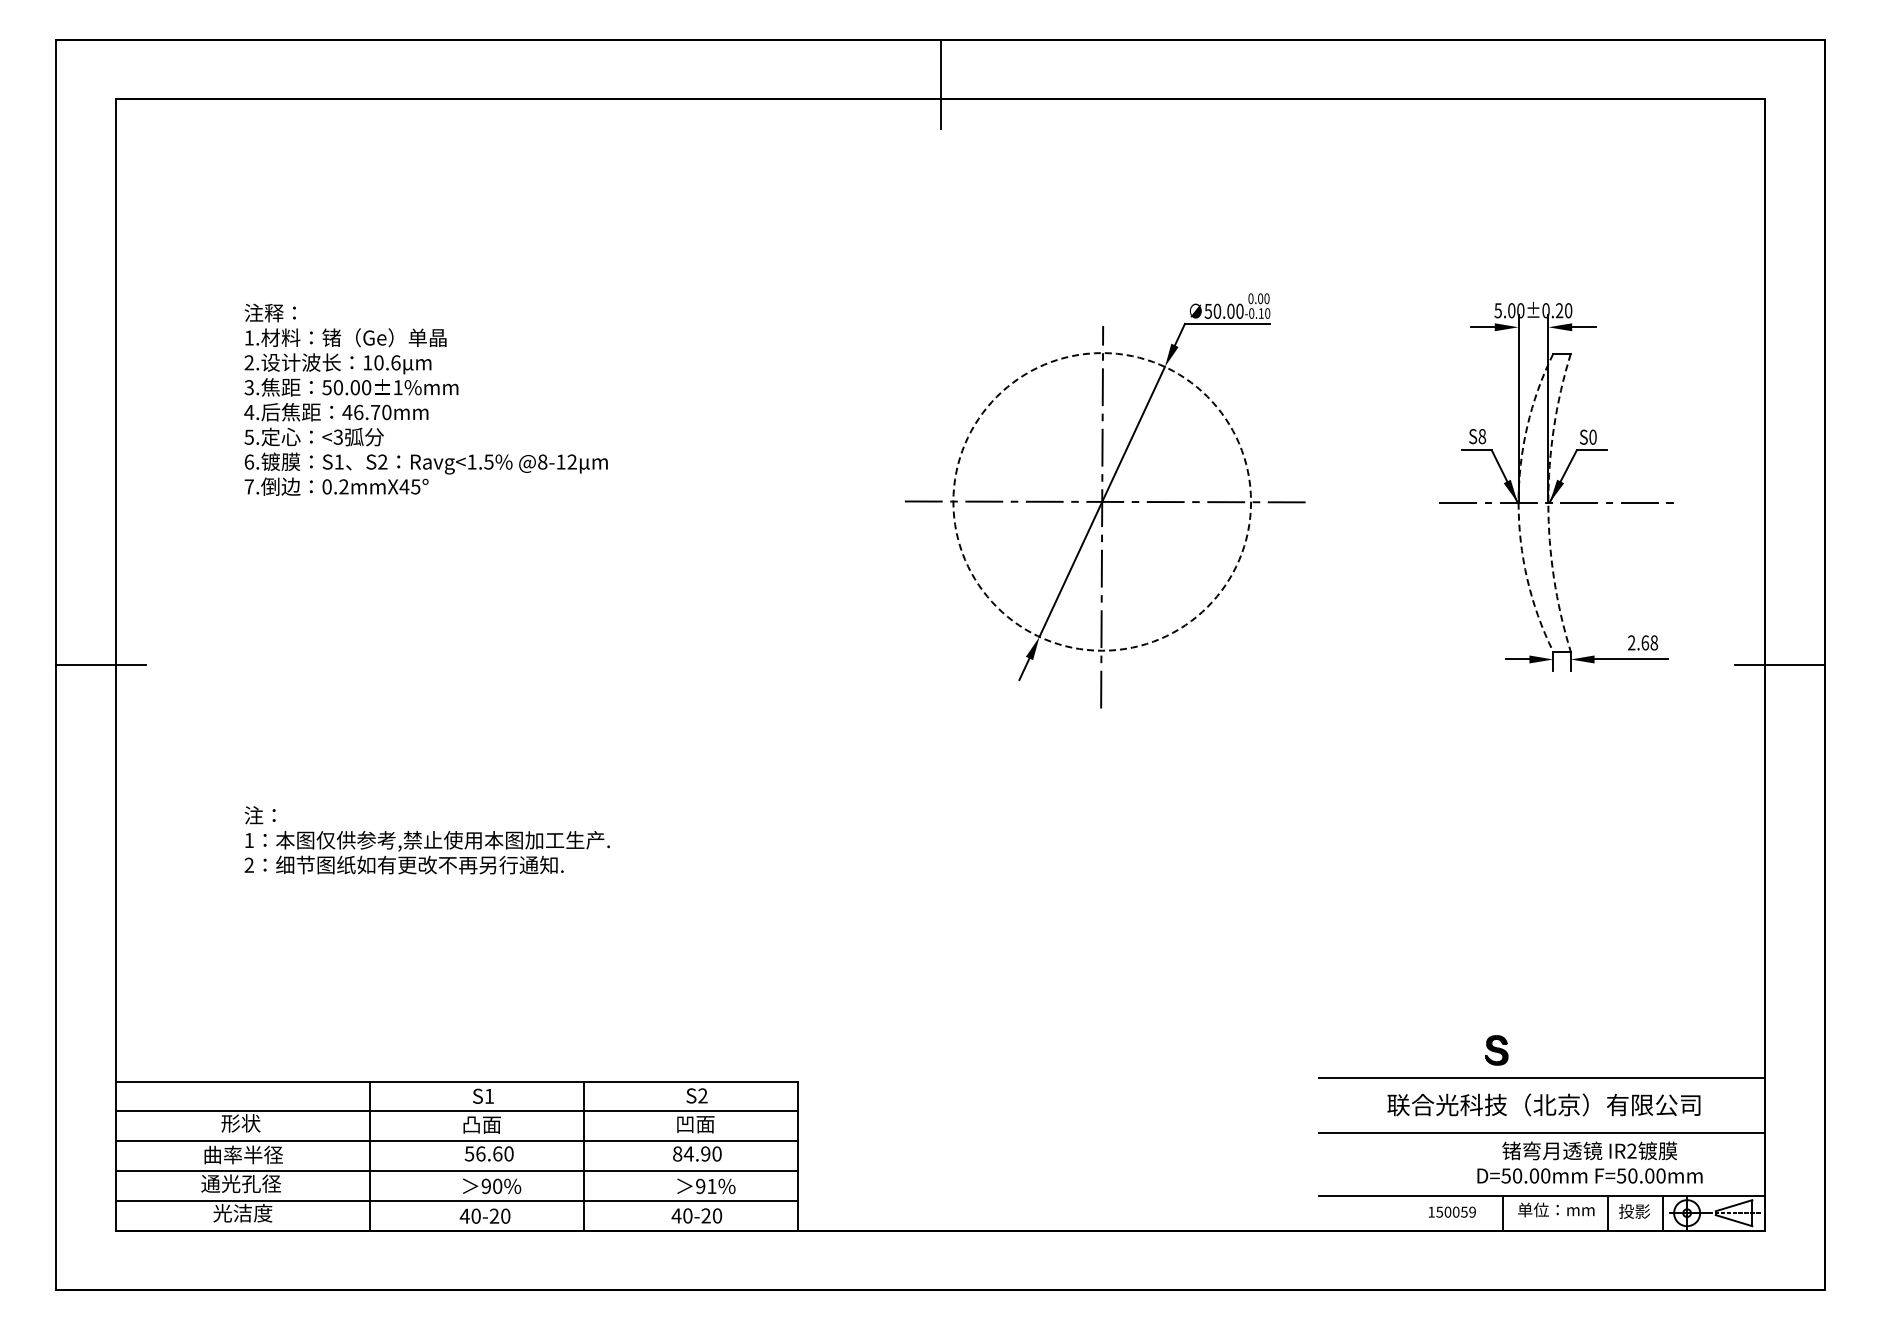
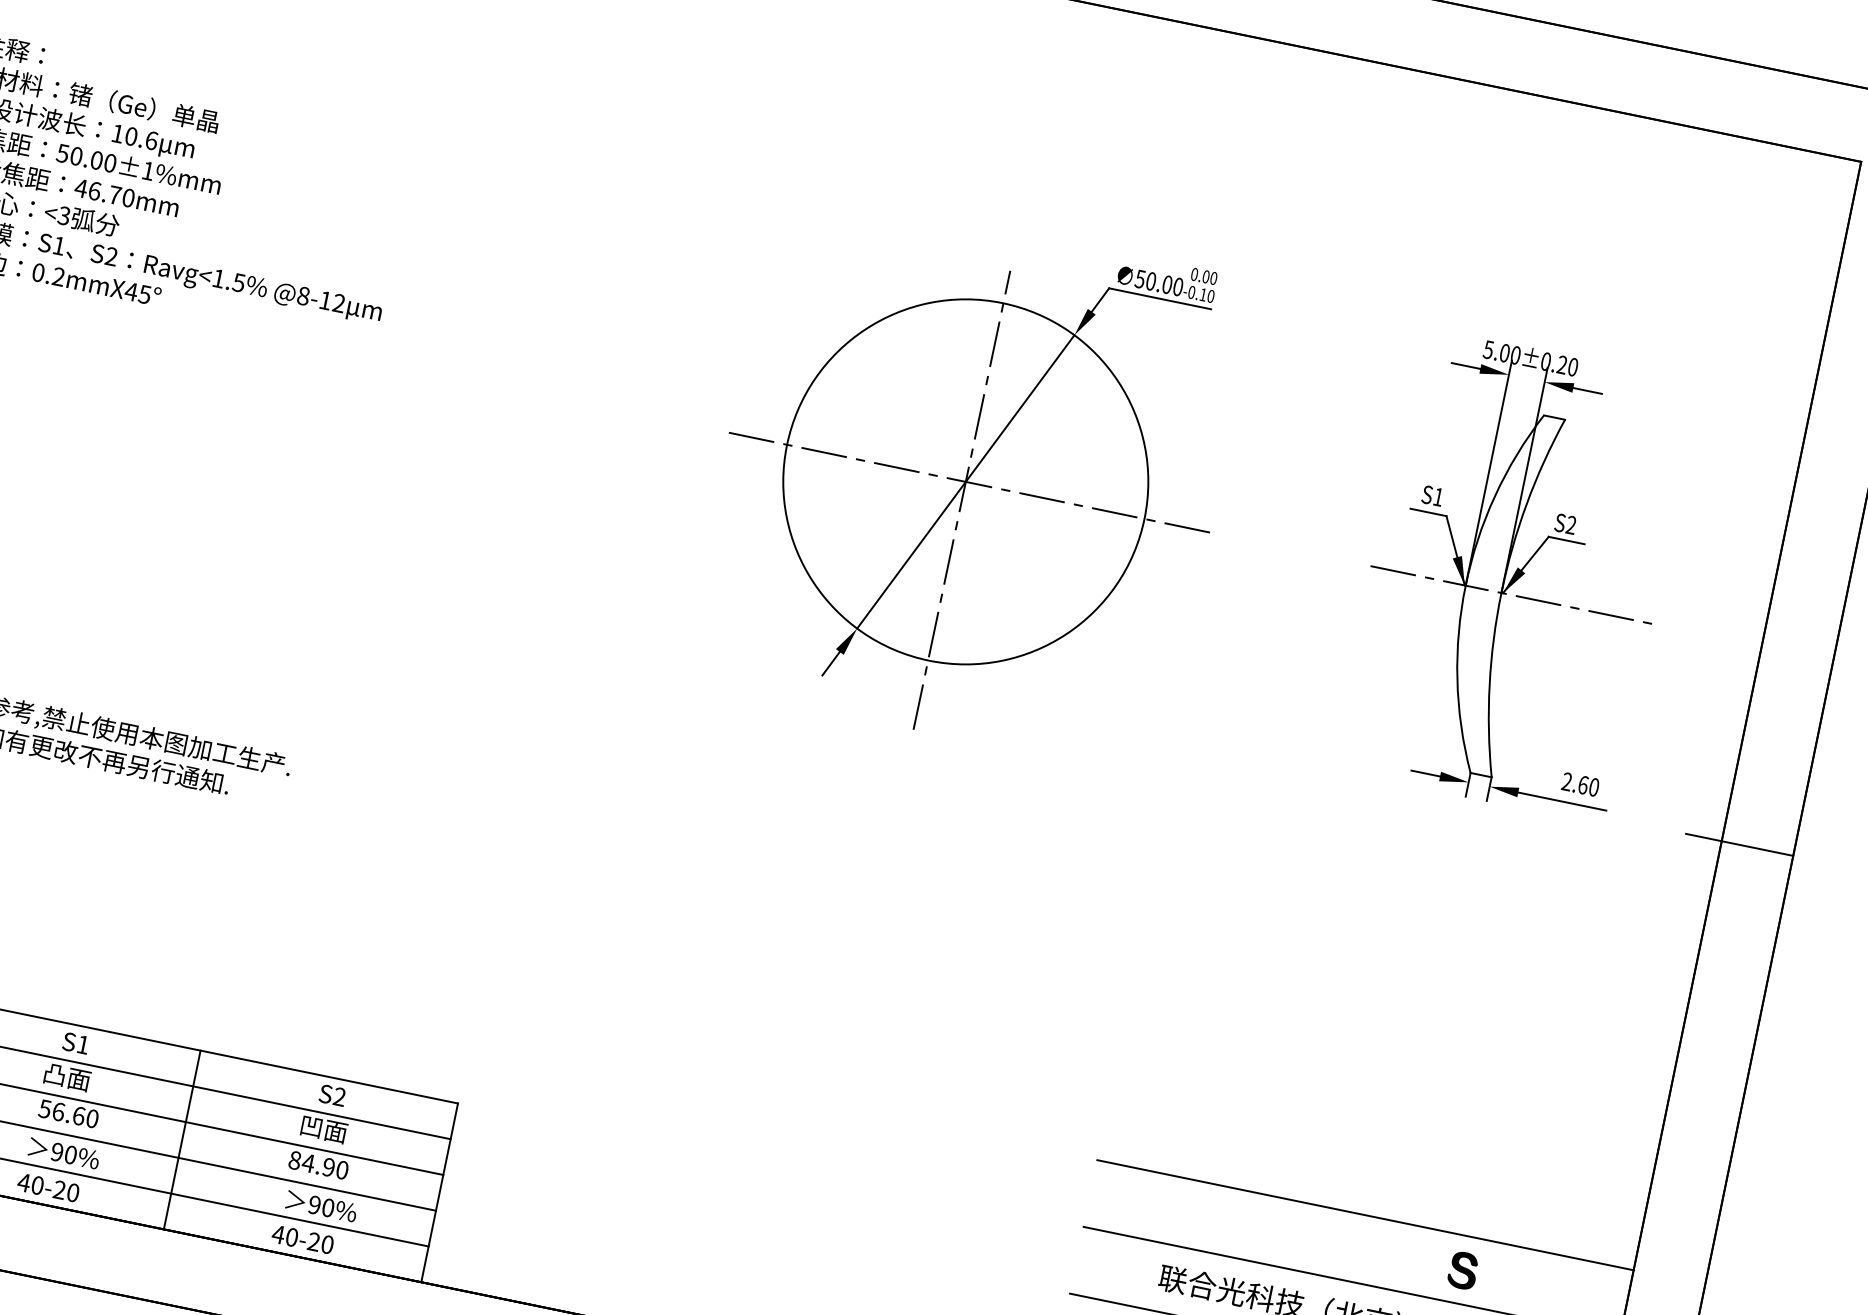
text: (1482, 436) -> (1438, 497), S8 -> S1
text: (1592, 436) -> (1570, 524), S0 -> S2
circle: (1102, 501) -> (966, 481), dashed -> solid
arc: (1518, 502) -> (1465, 585), dashed -> solid
arc: (1548, 502) -> (1501, 592), dashed -> solid
text: (1653, 643) -> (1593, 787), 2.68 -> 2.60
line: (1541, 1022) -> (1365, 1215), added
part: (1496, 1050) -> (1462, 1270), moved
text: (711, 1186) -> (327, 1207), 91% -> 90%

